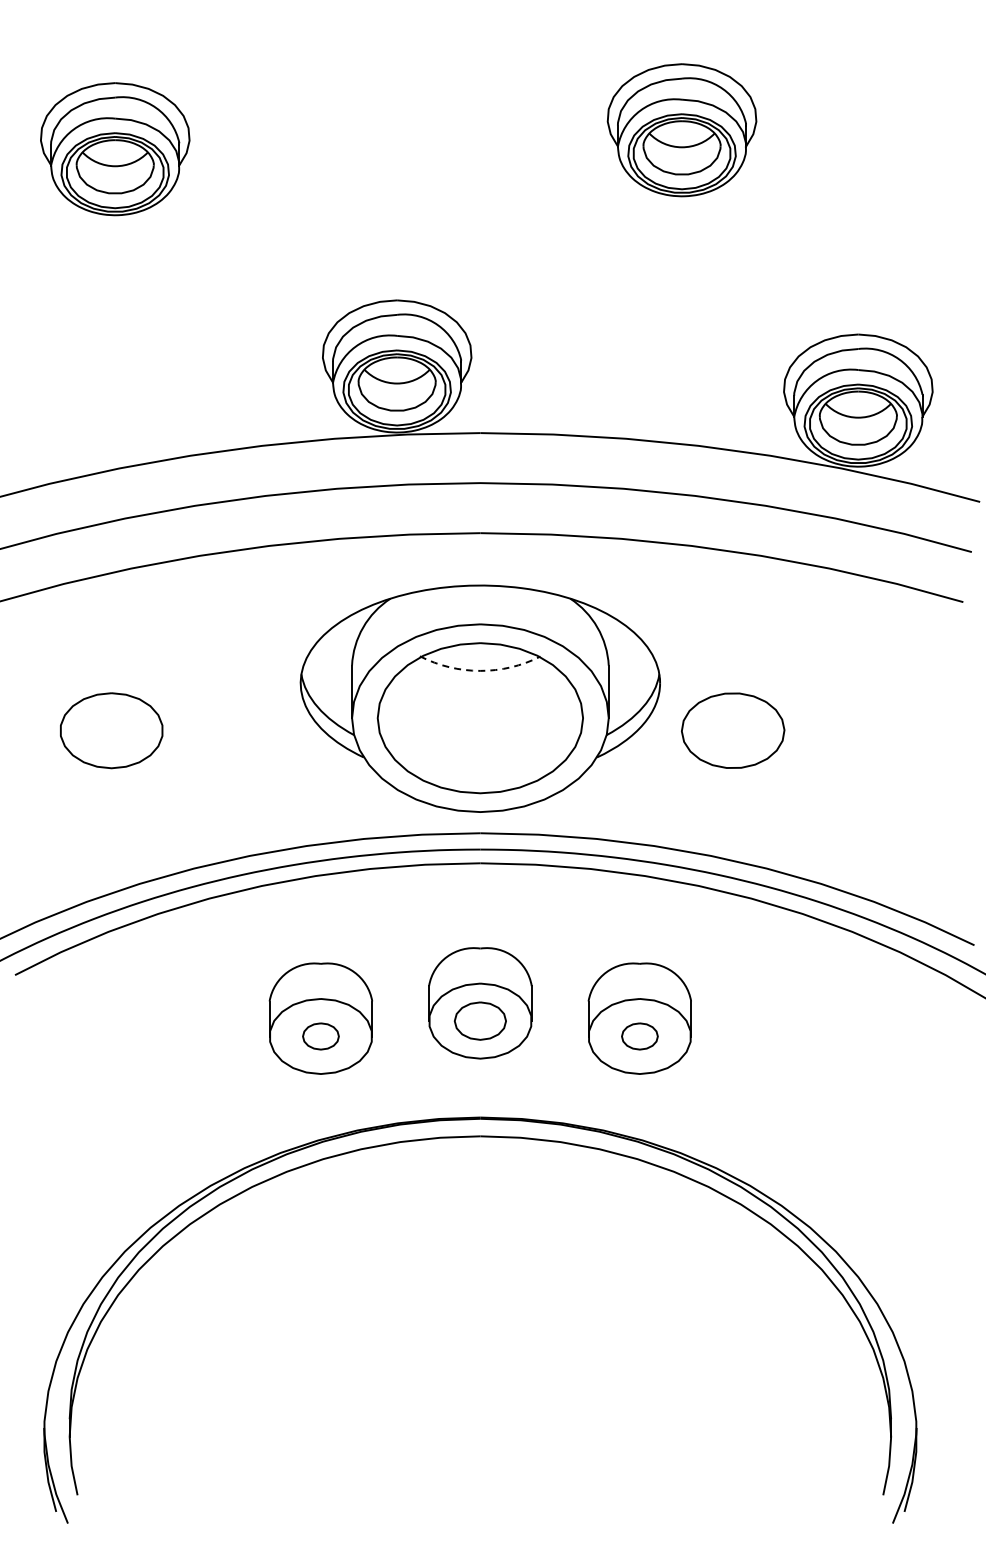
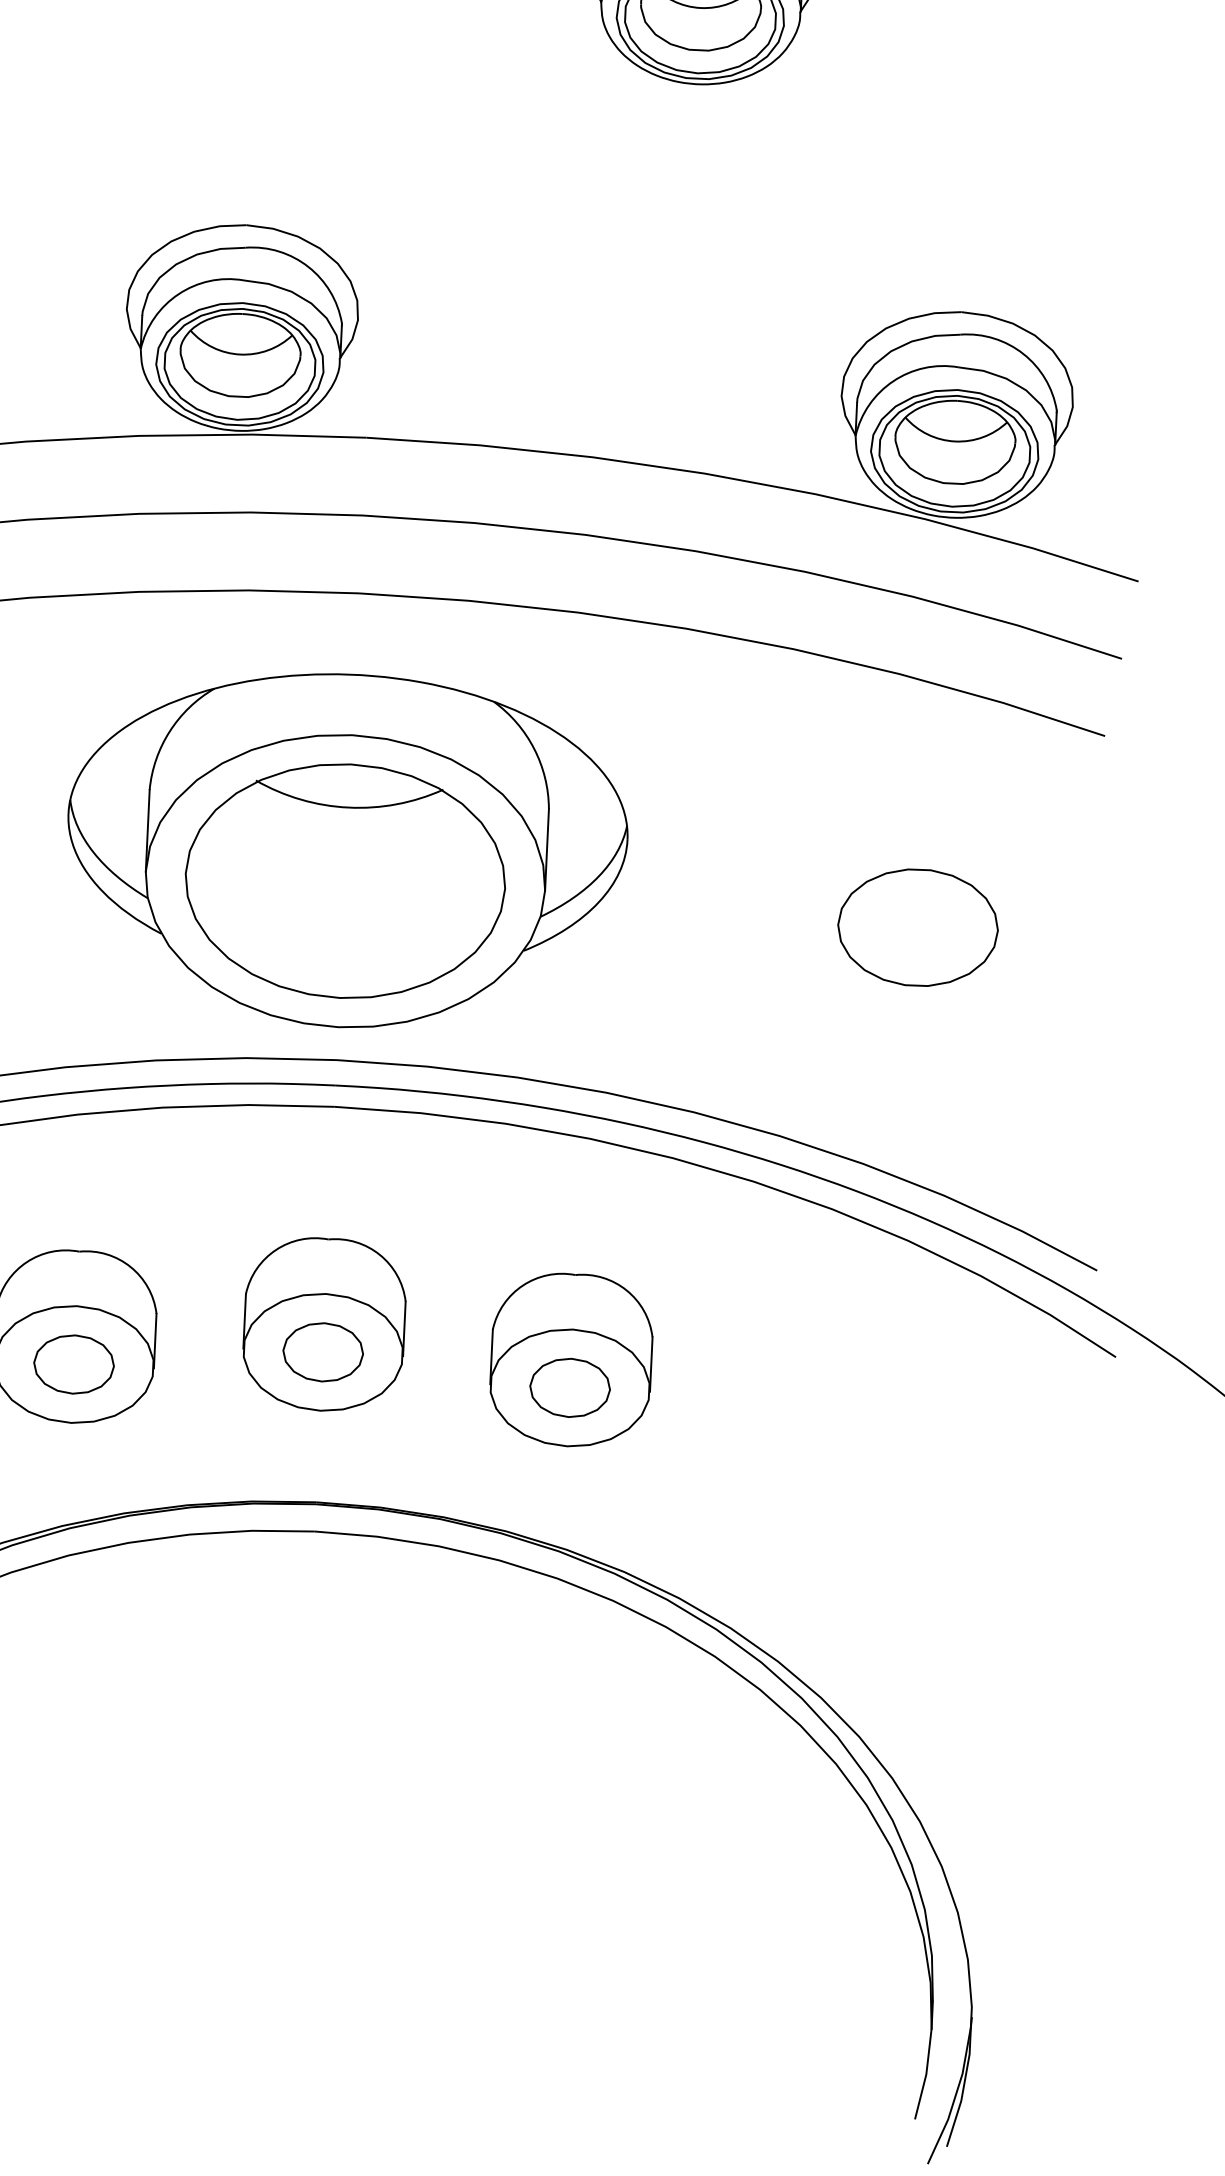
arc: (480, 670) -> (349, 806), dashed -> solid
part: (733, 730) -> (918, 927), moved
part: (320, 1036) -> (73, 1364), size x1.43
part: (639, 1036) -> (569, 1387), size x1.43

